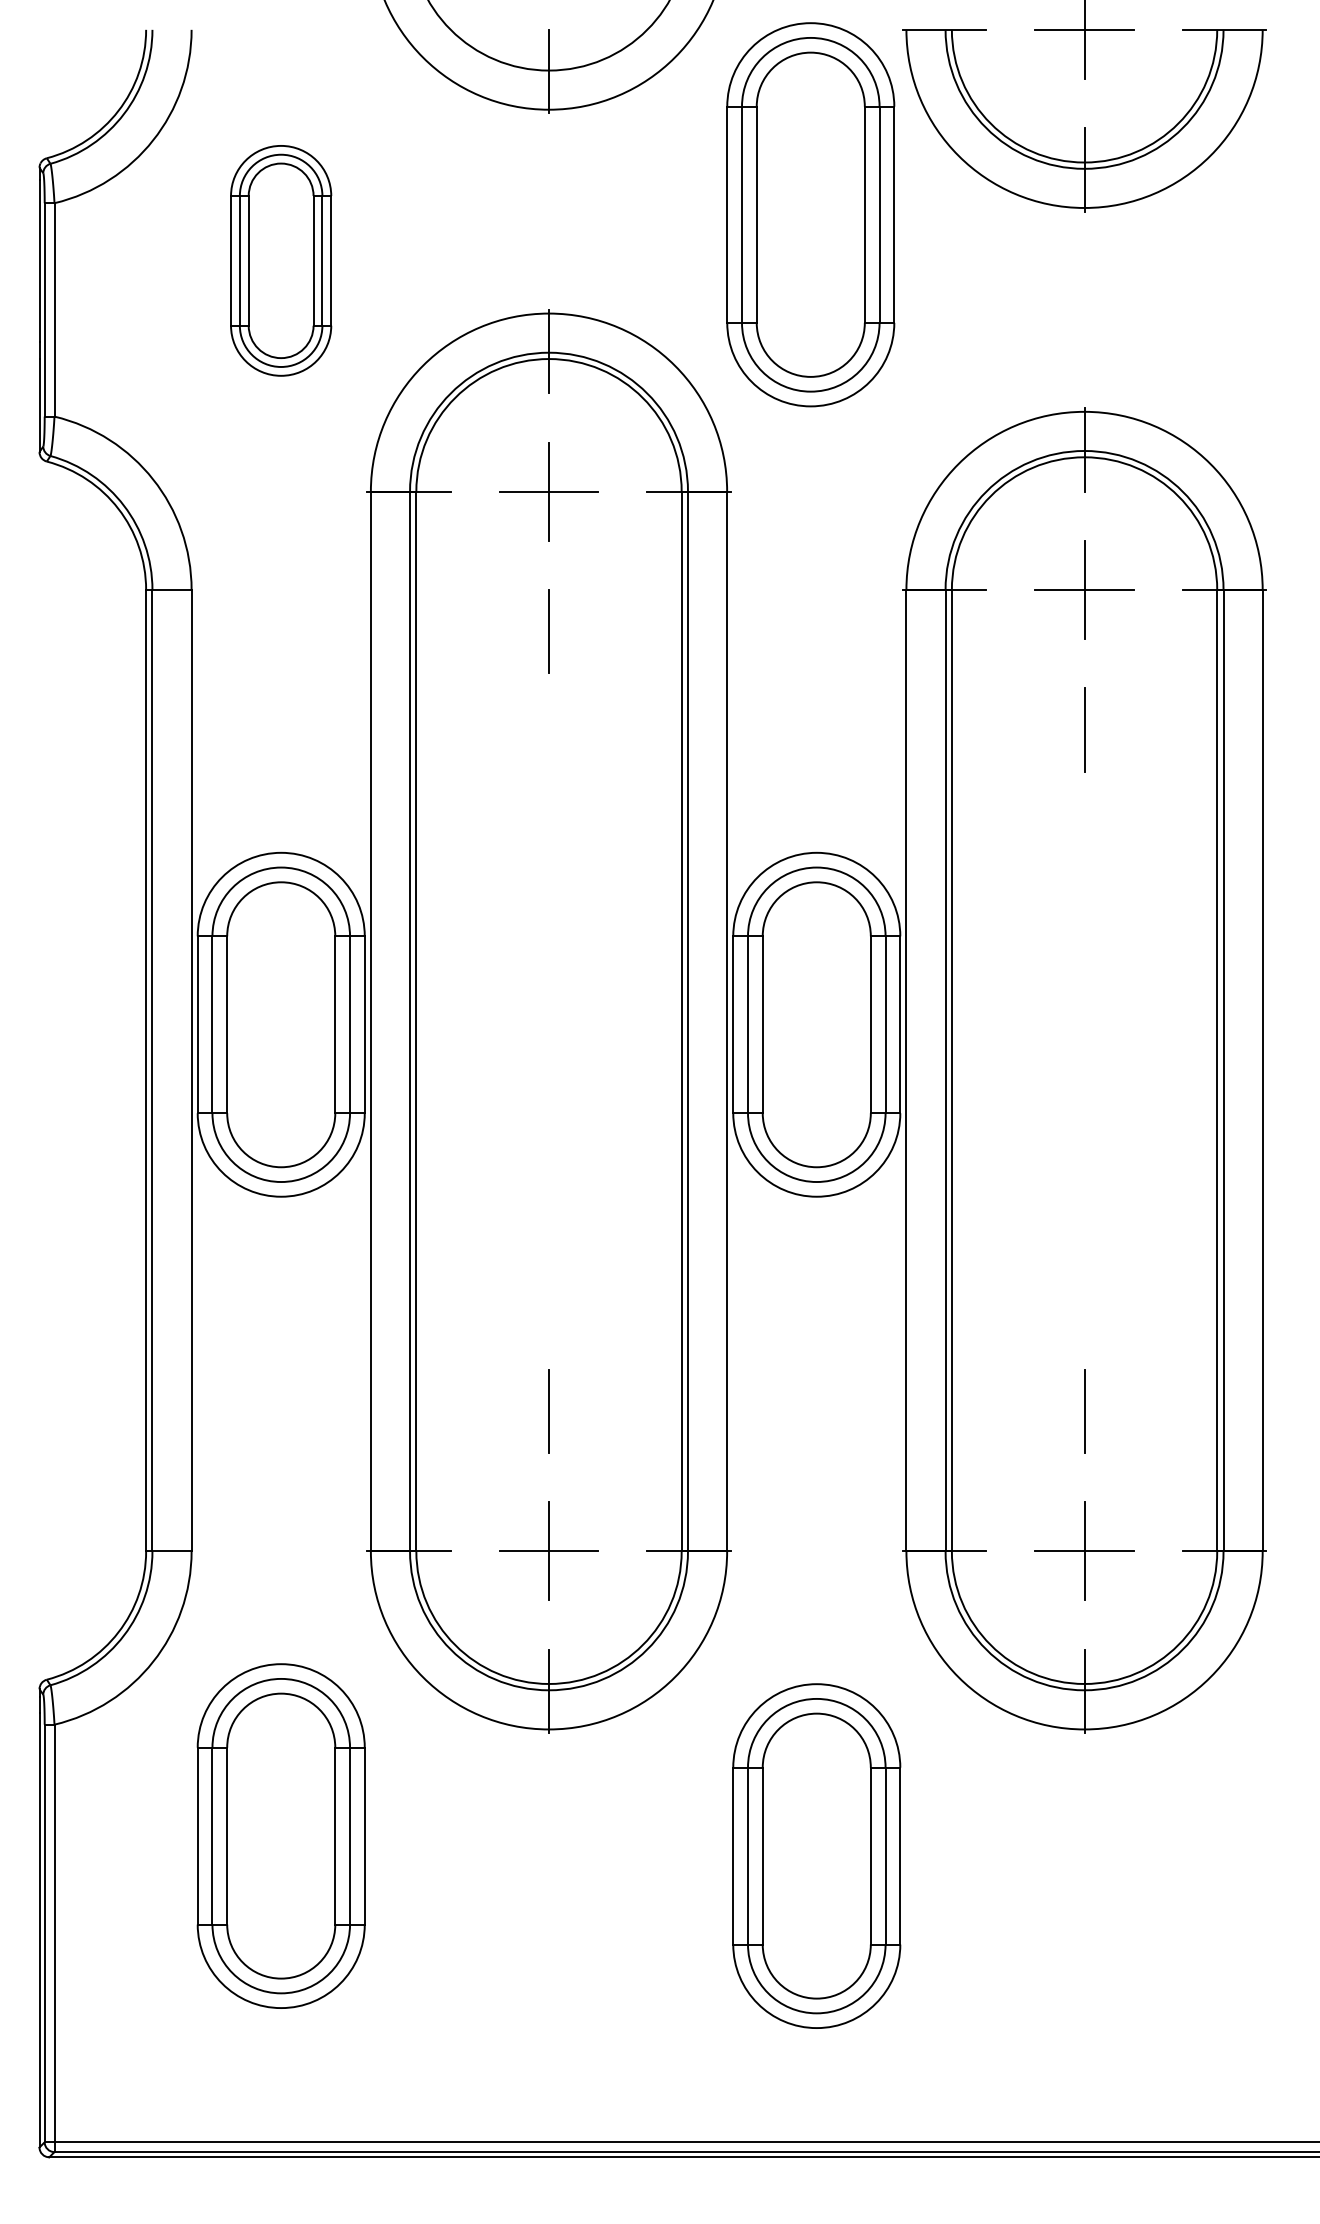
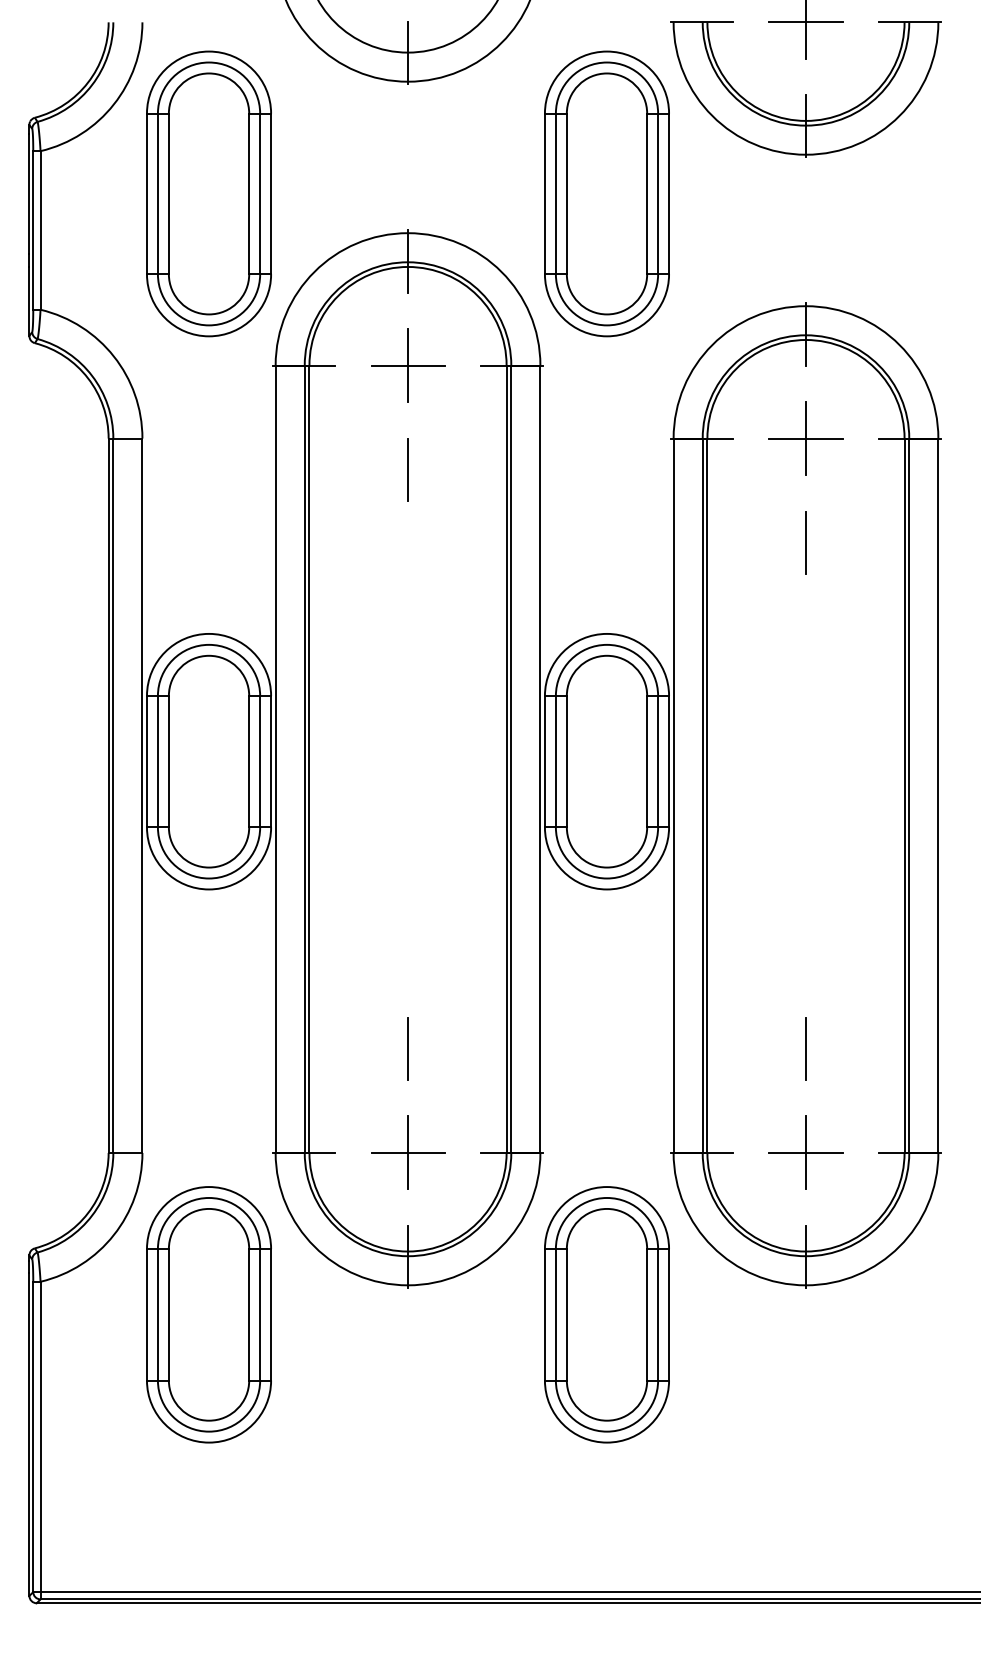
part: (810, 214) -> (606, 193), moved
part: (280, 260) -> (208, 193), size x1.67
part: (280, 1835) -> (208, 1314), moved
part: (816, 1855) -> (606, 1314), moved

